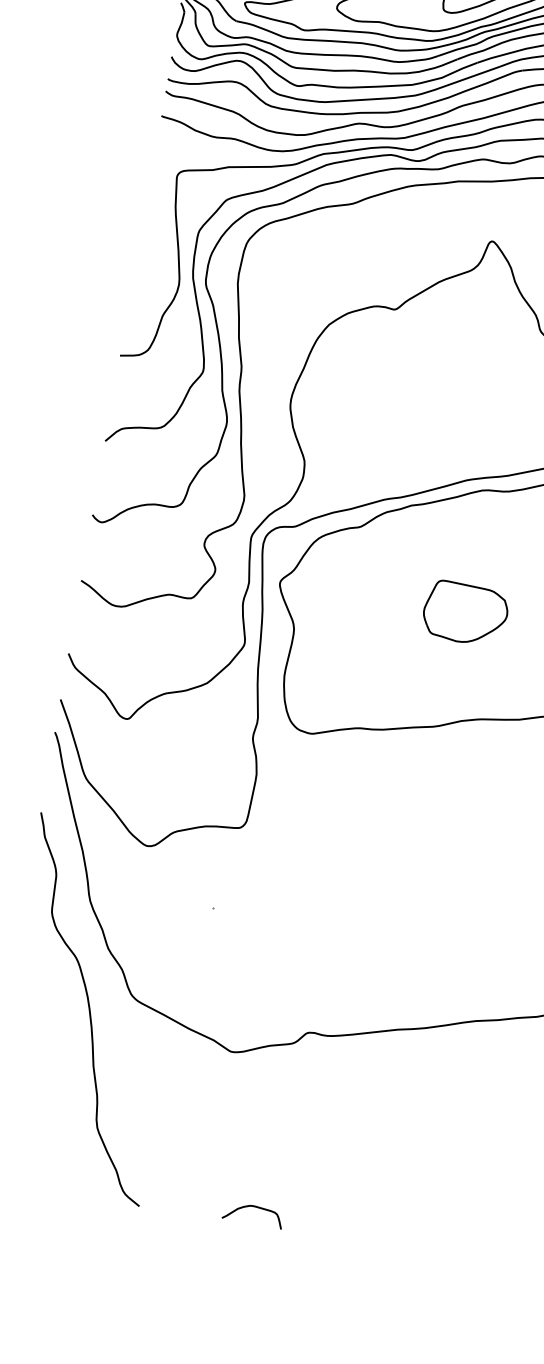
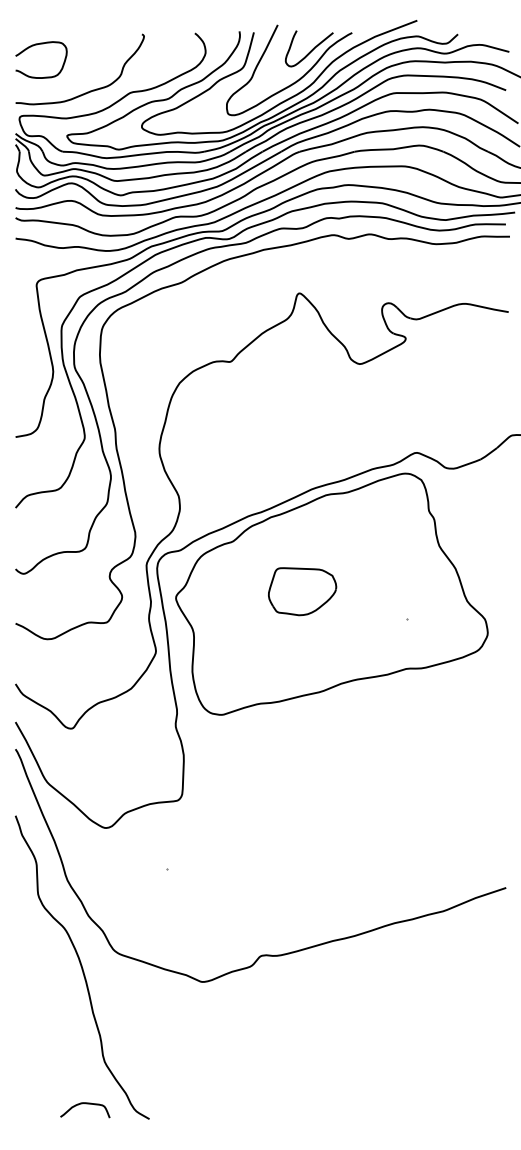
part: (465, 613) -> (302, 591), moved
curve: (254, 1208) -> (85, 1104), moved

